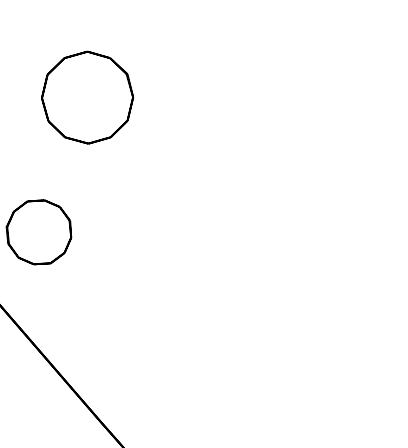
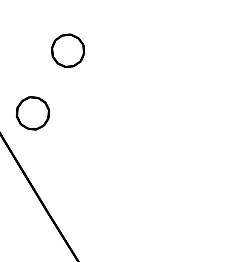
part: (86, 97) -> (67, 50), size x0.71

